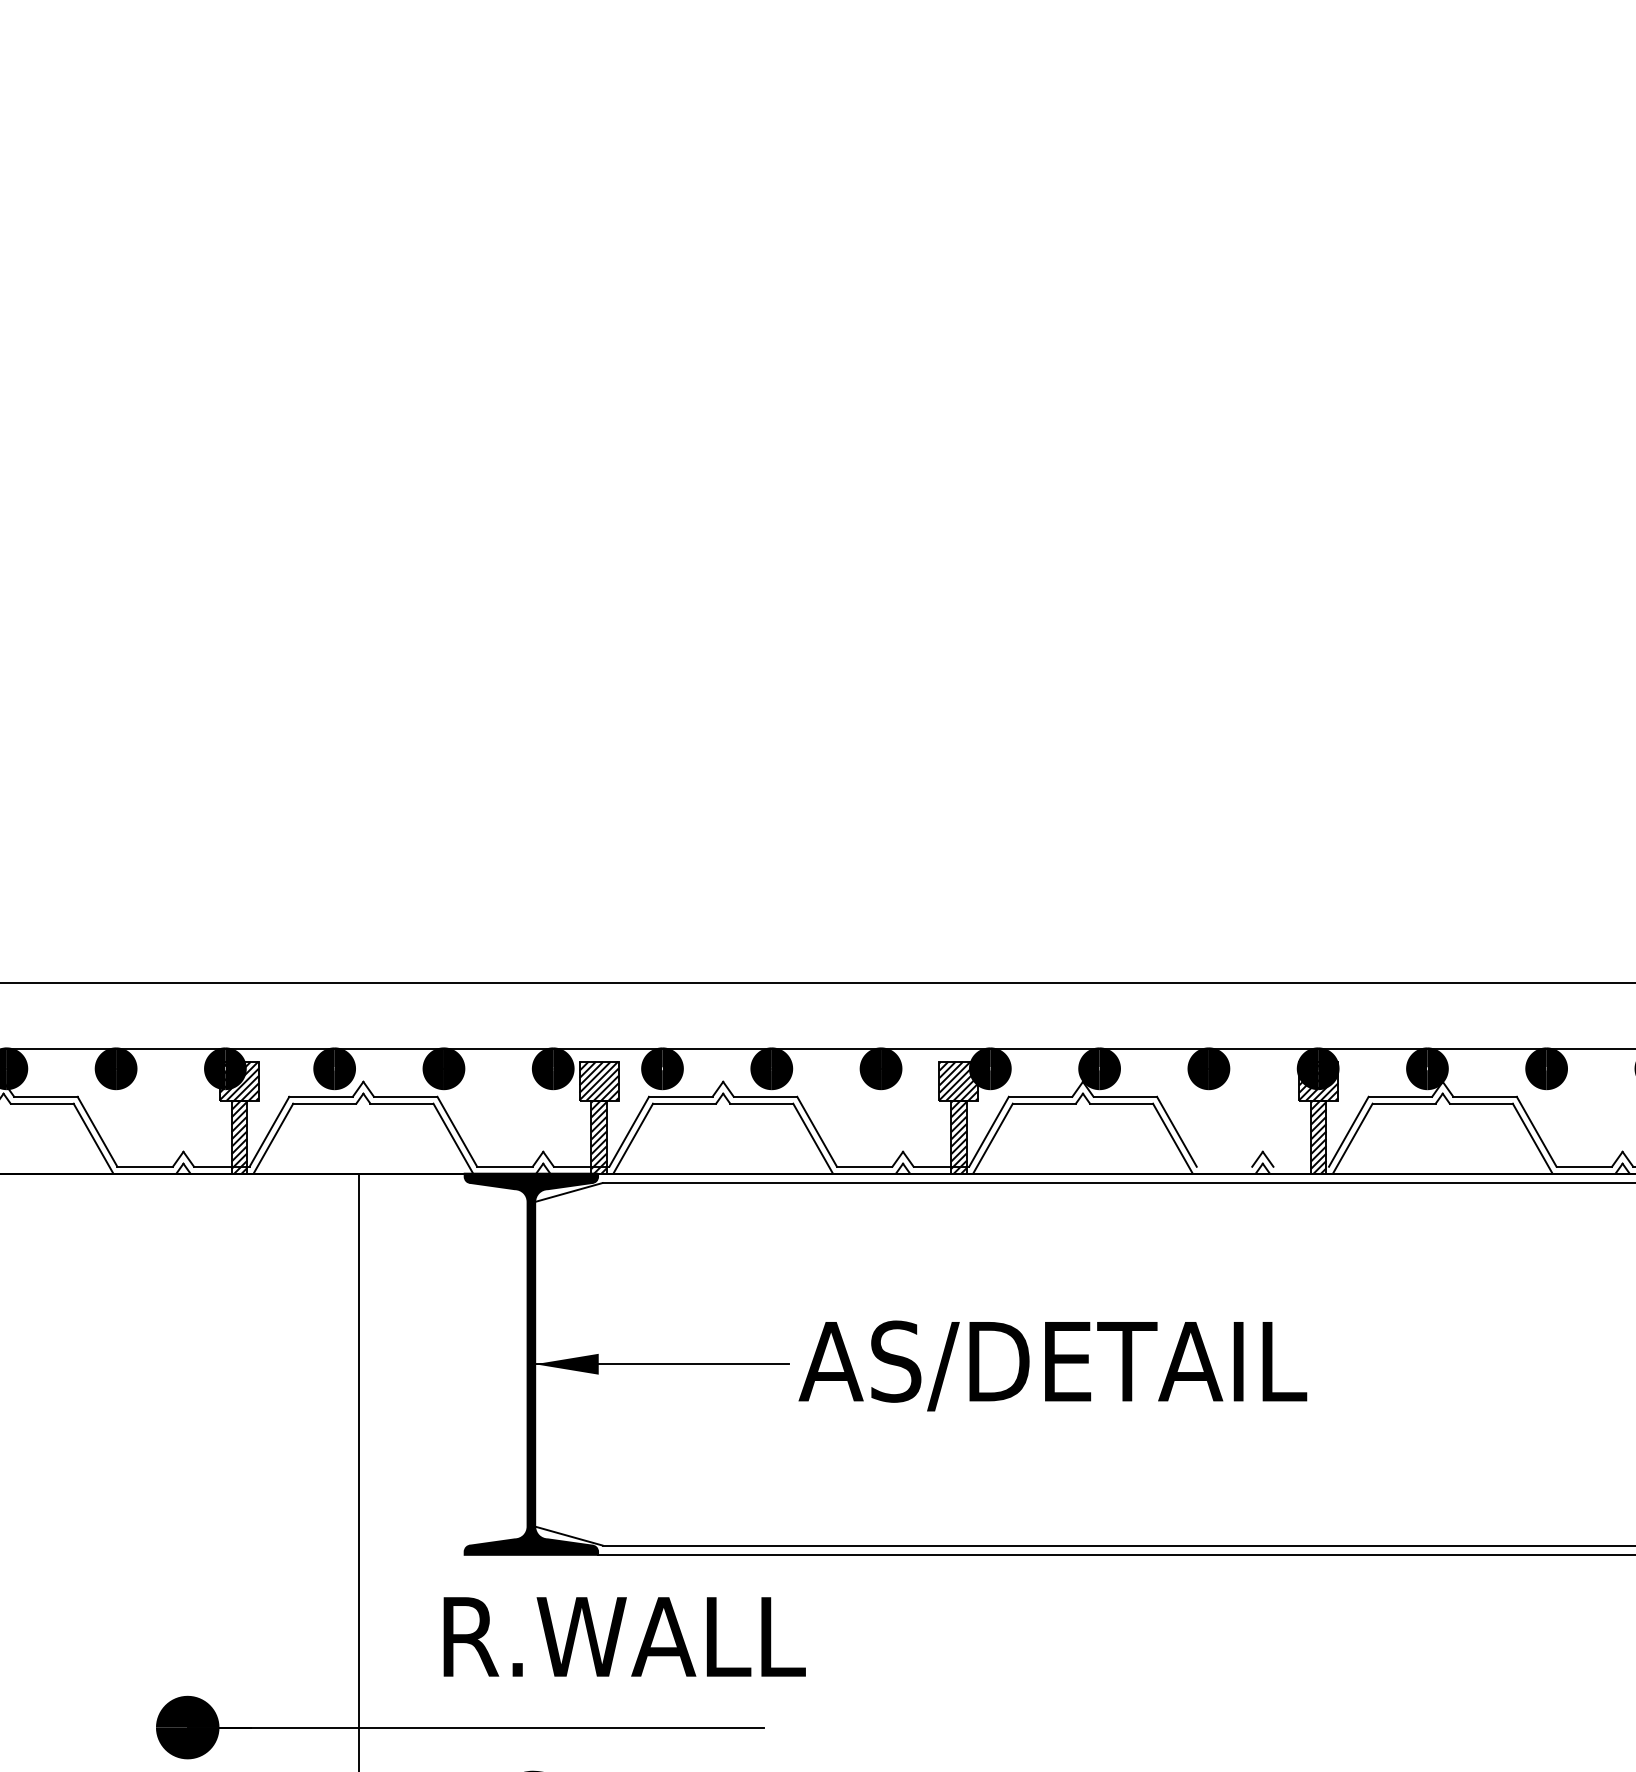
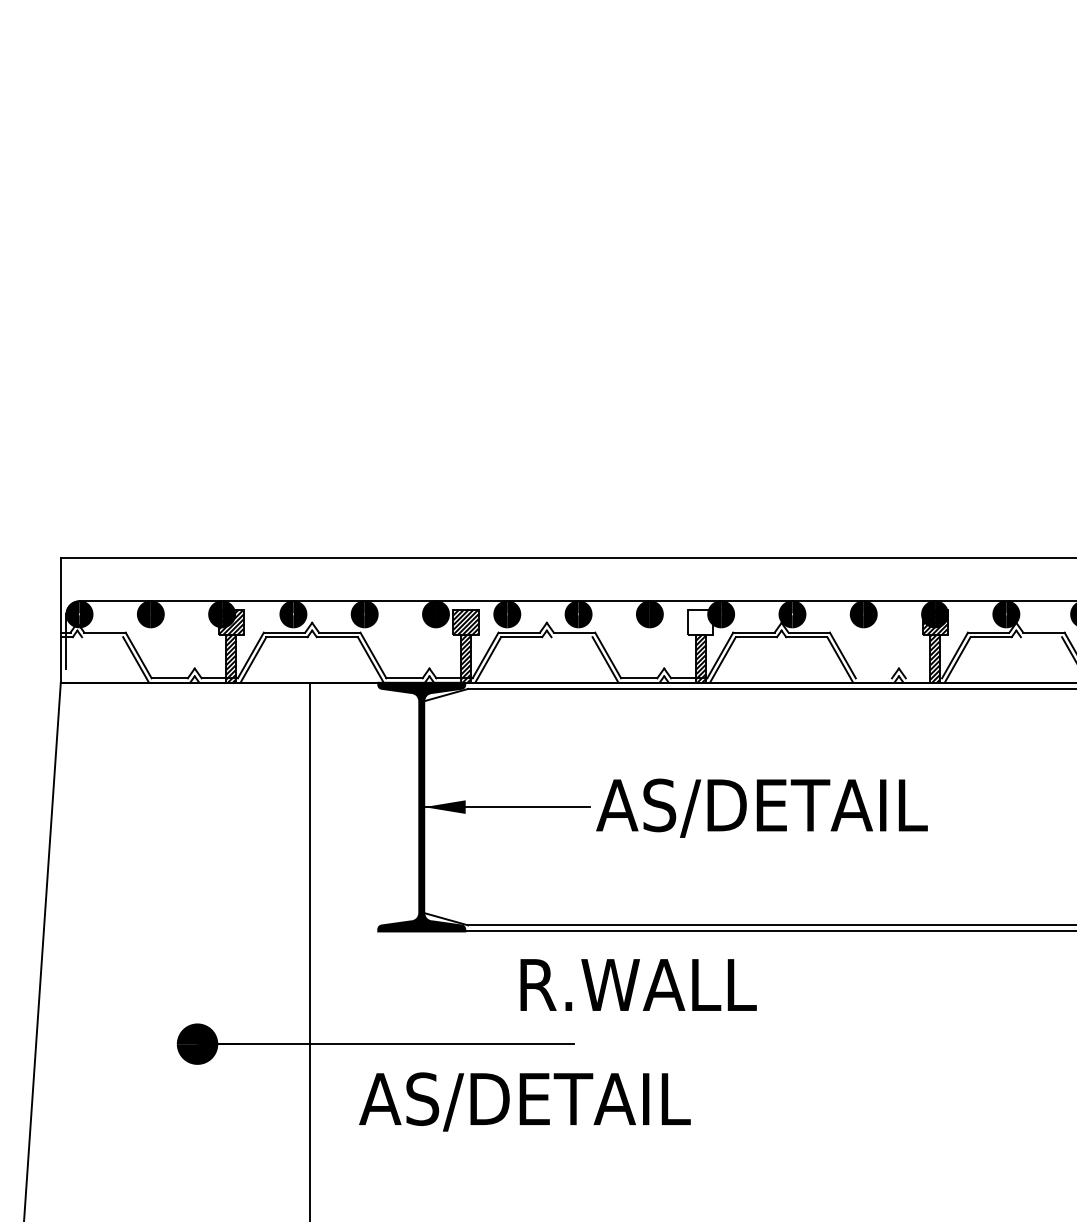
hatch: (958, 1081) -> (700, 622), removed
line: (42, 1104) -> (102, 637), removed
line: (760, 1104) -> (571, 637), removed
line: (1481, 1104) -> (1041, 637), removed
text: (624, 1636) -> (638, 984), moved

